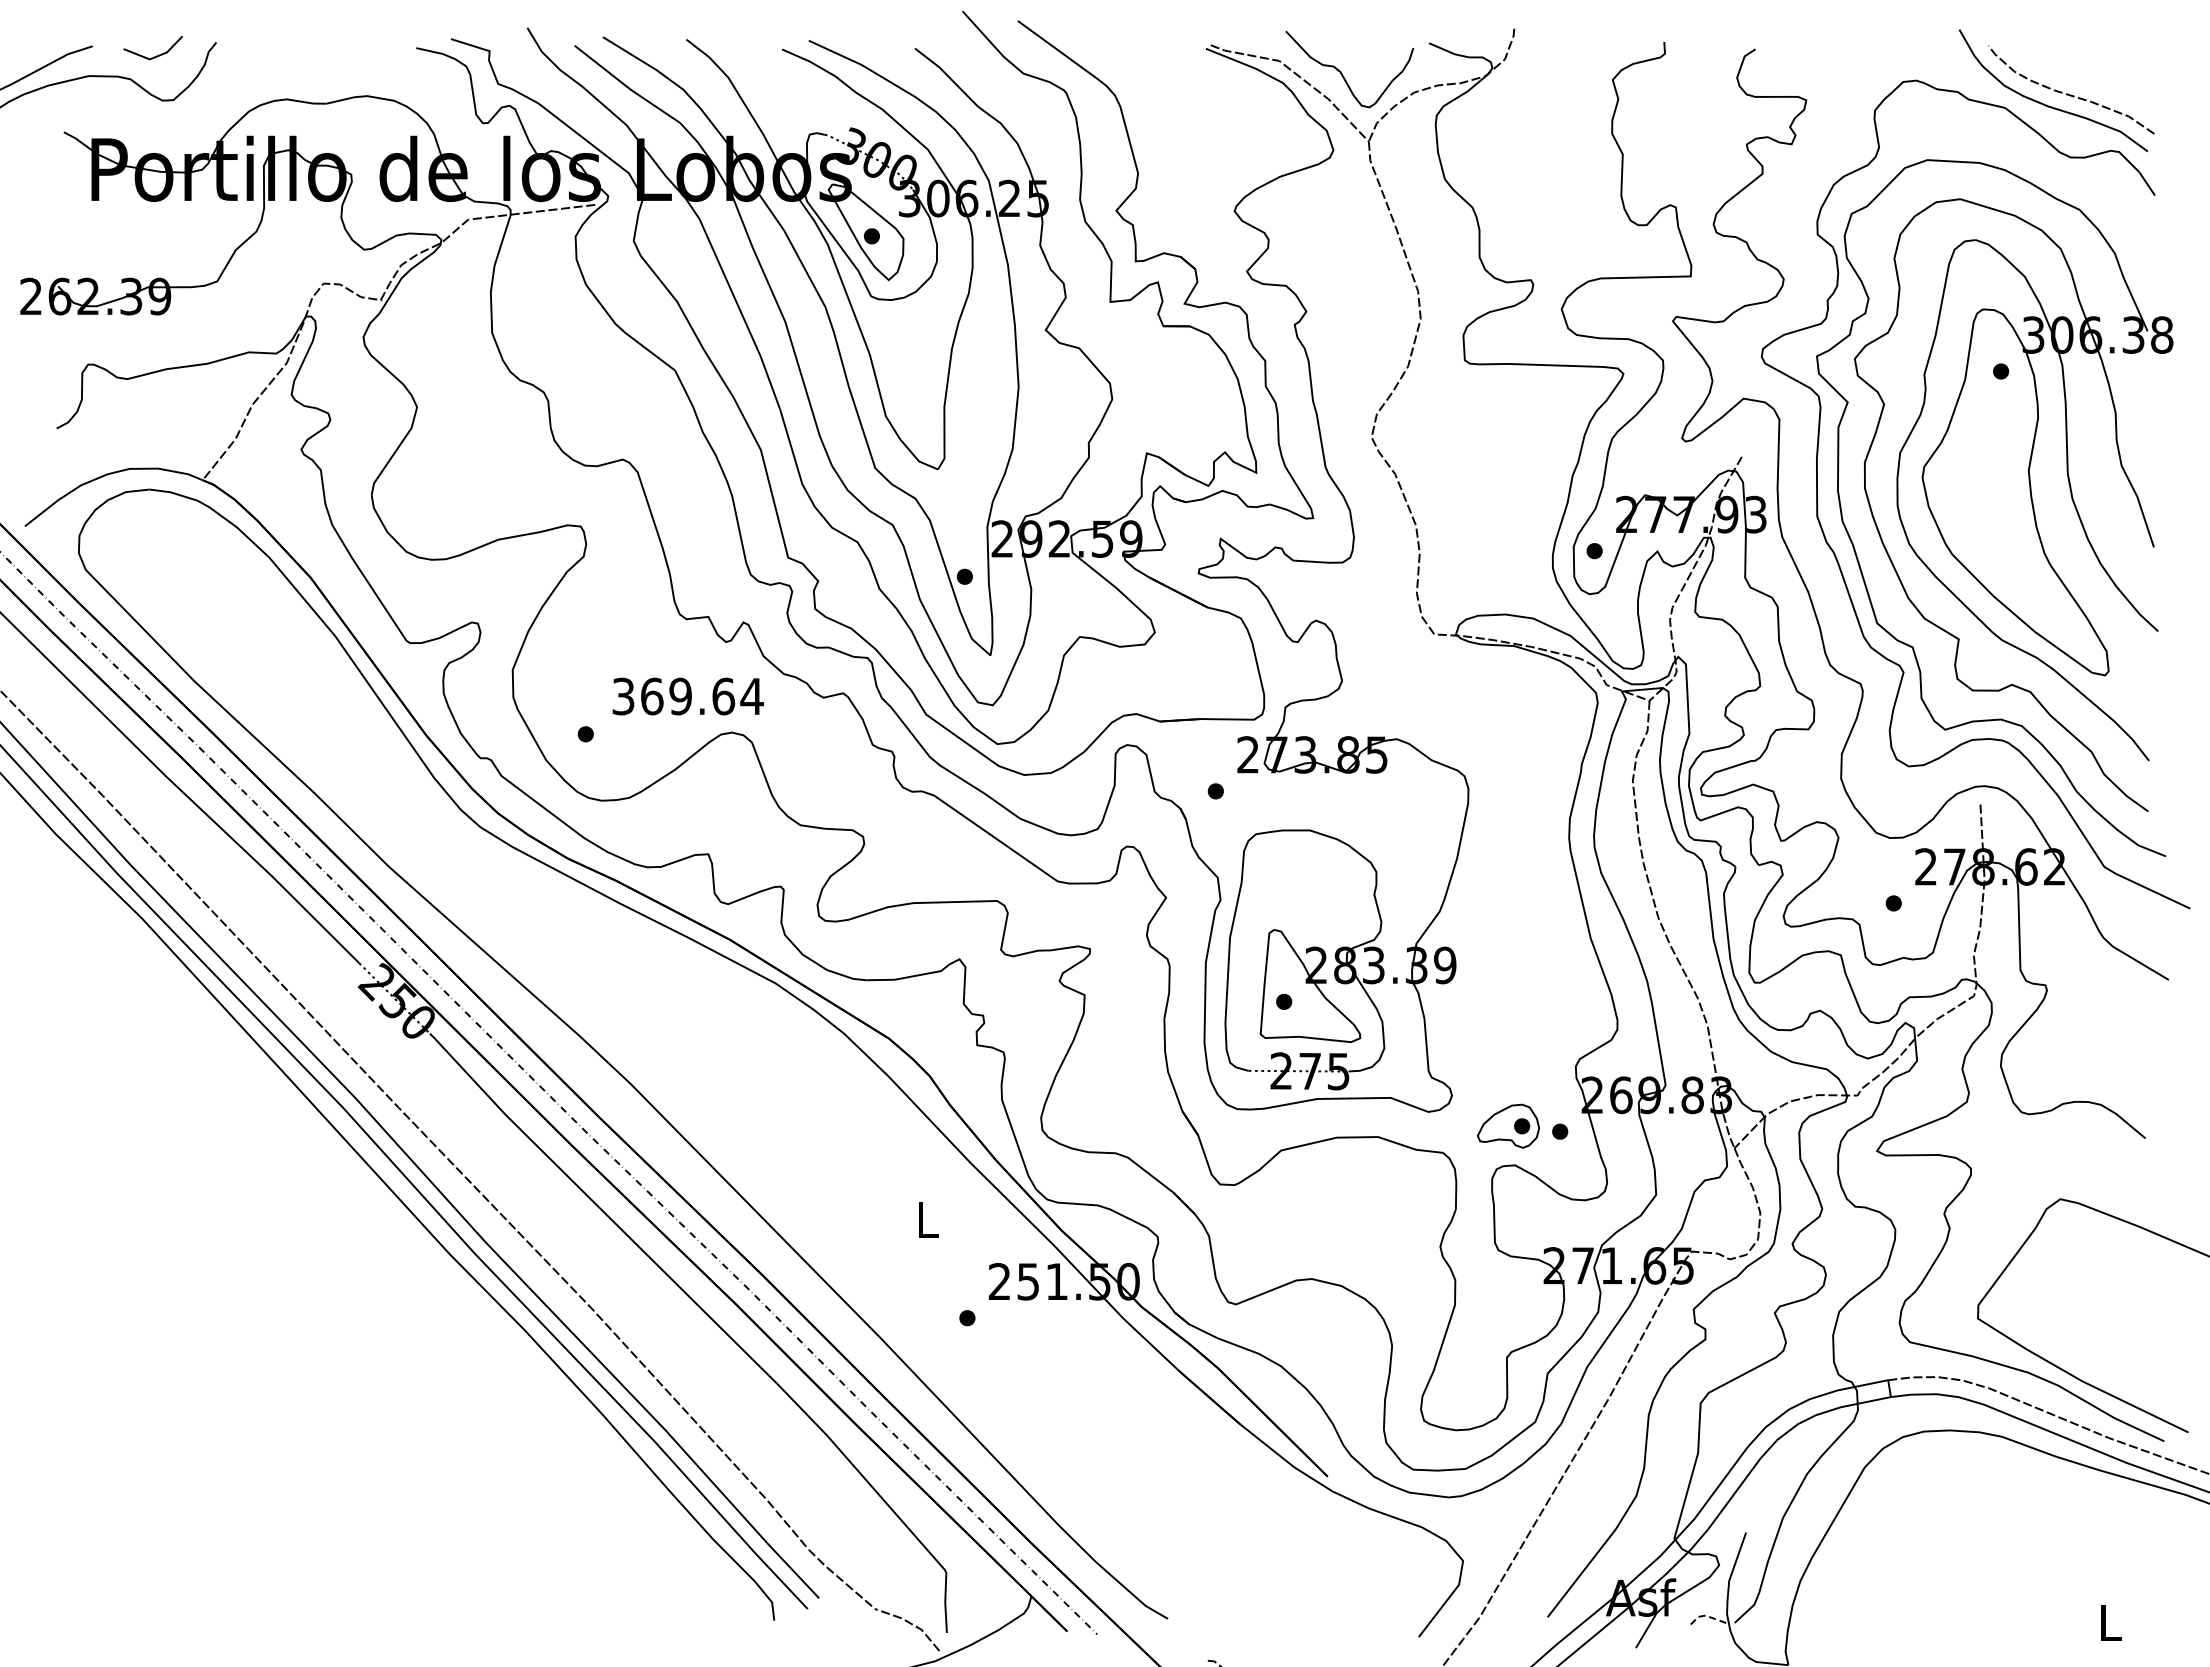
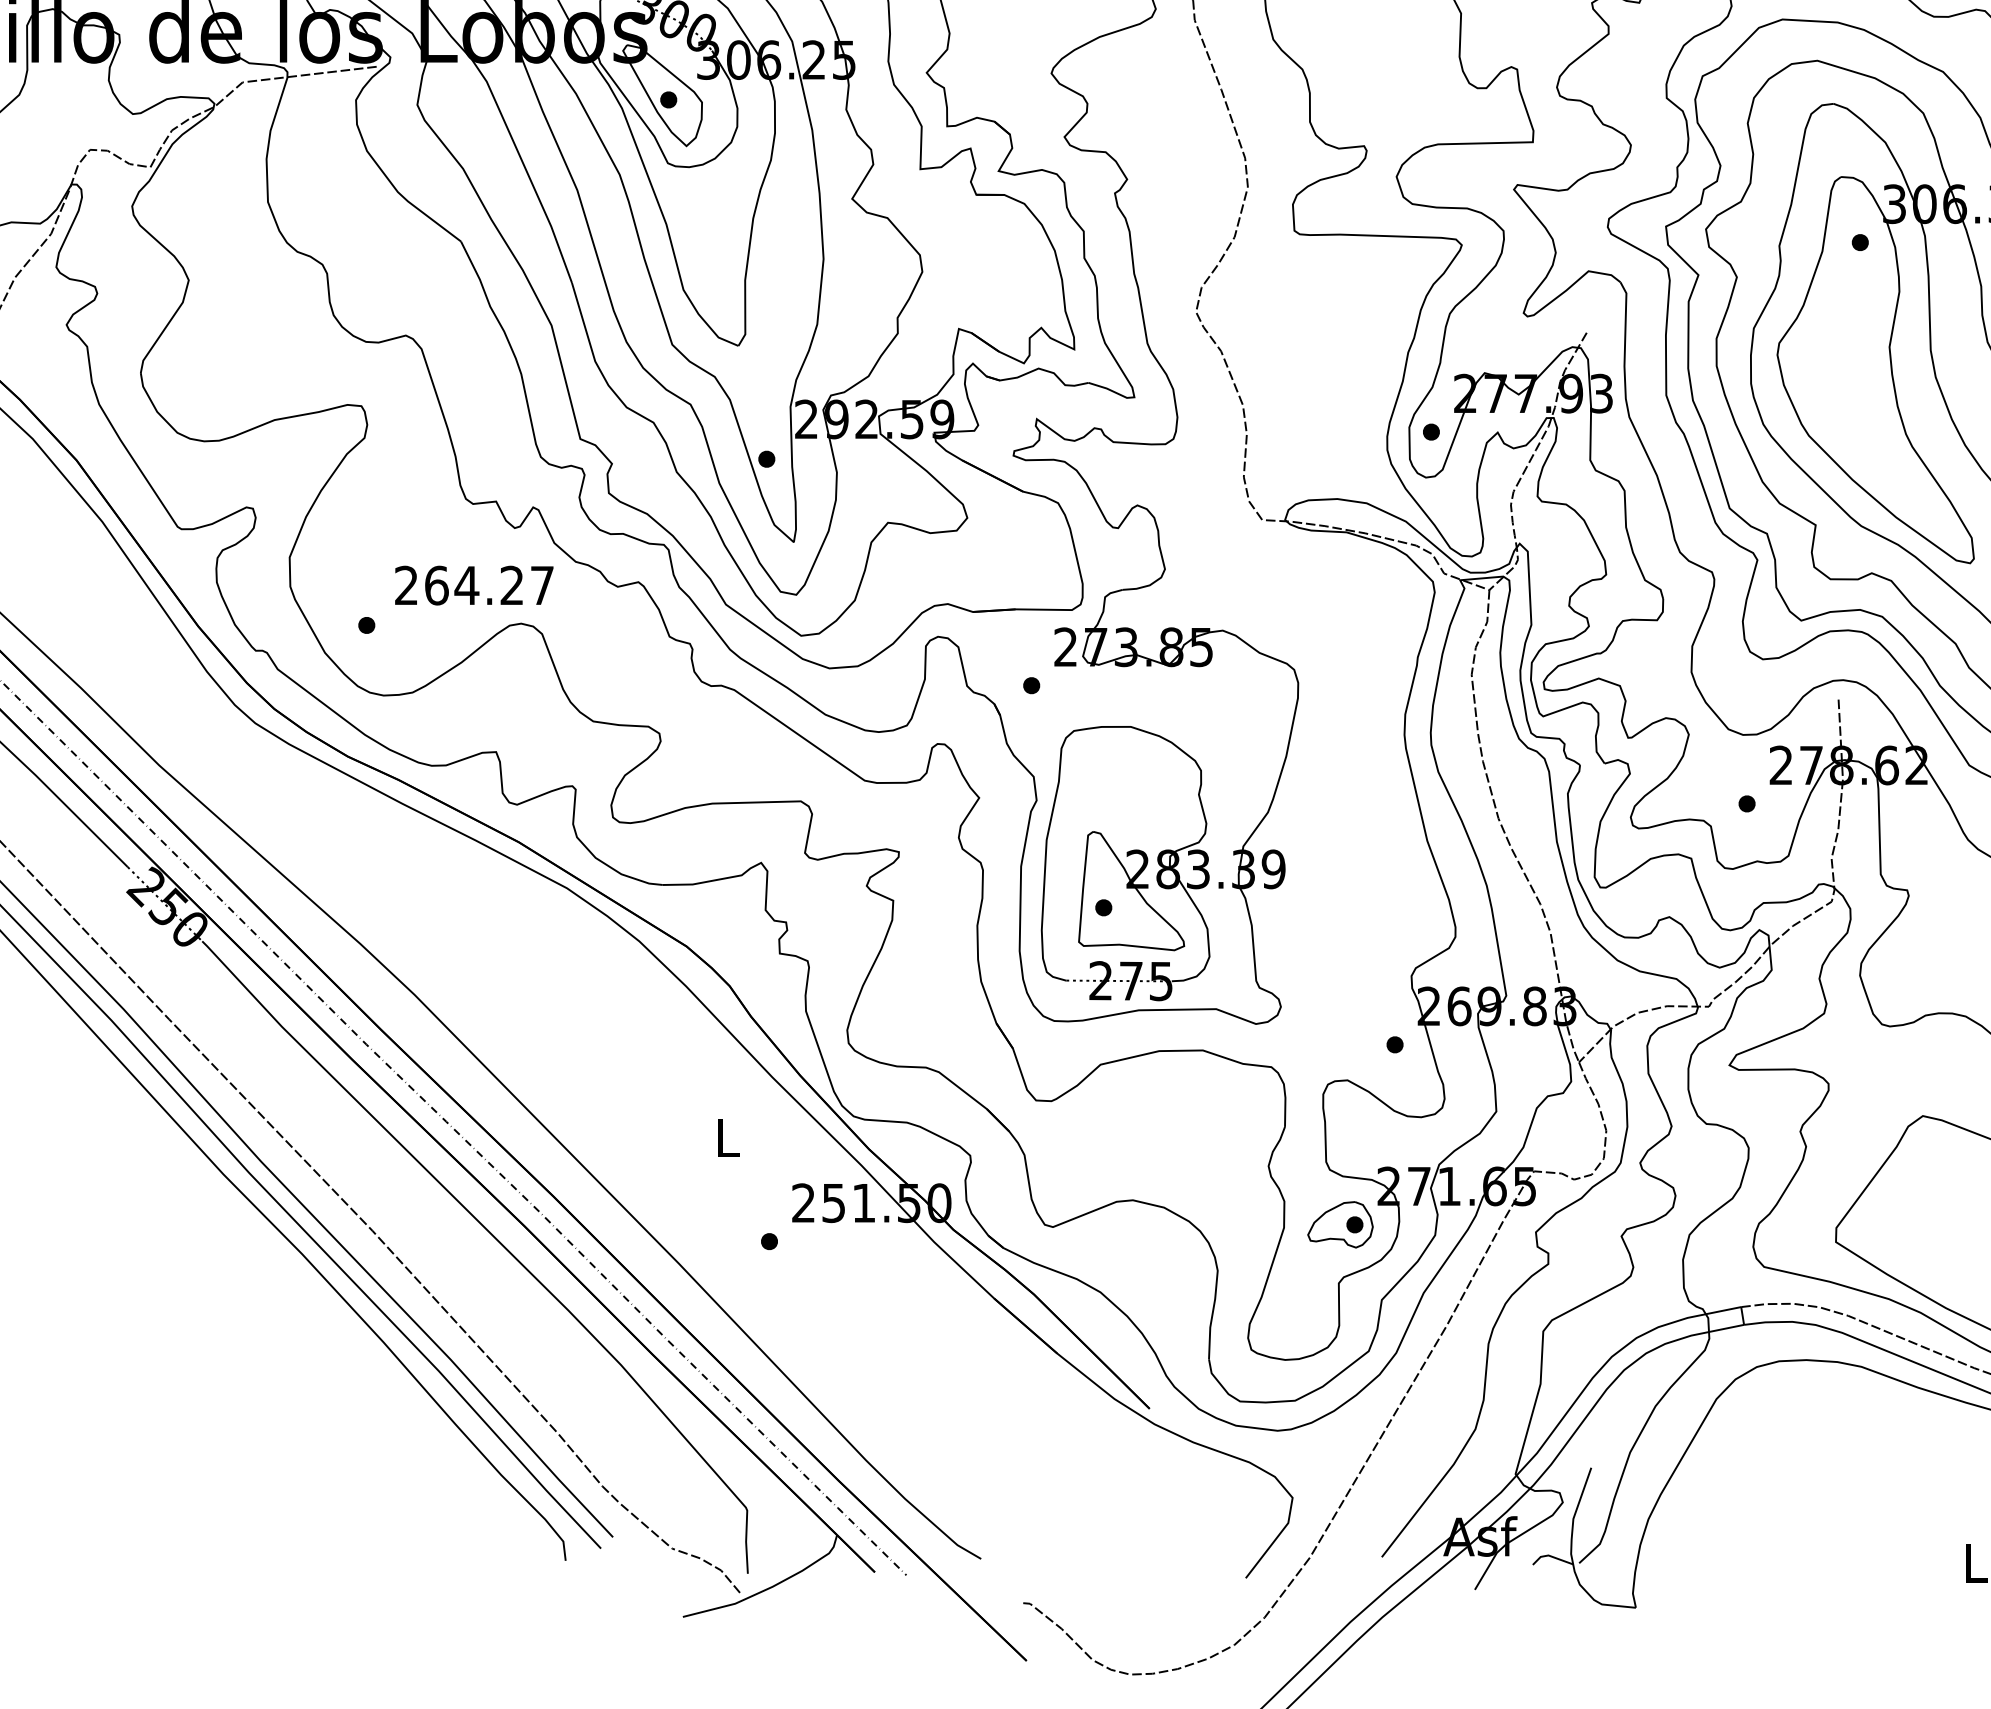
text: (687, 696) -> (474, 585), 369.64 -> 264.27
part: (1508, 1125) -> (1340, 1224), moved
line: (1708, 1616) -> (1551, 1556), dashed -> solid

